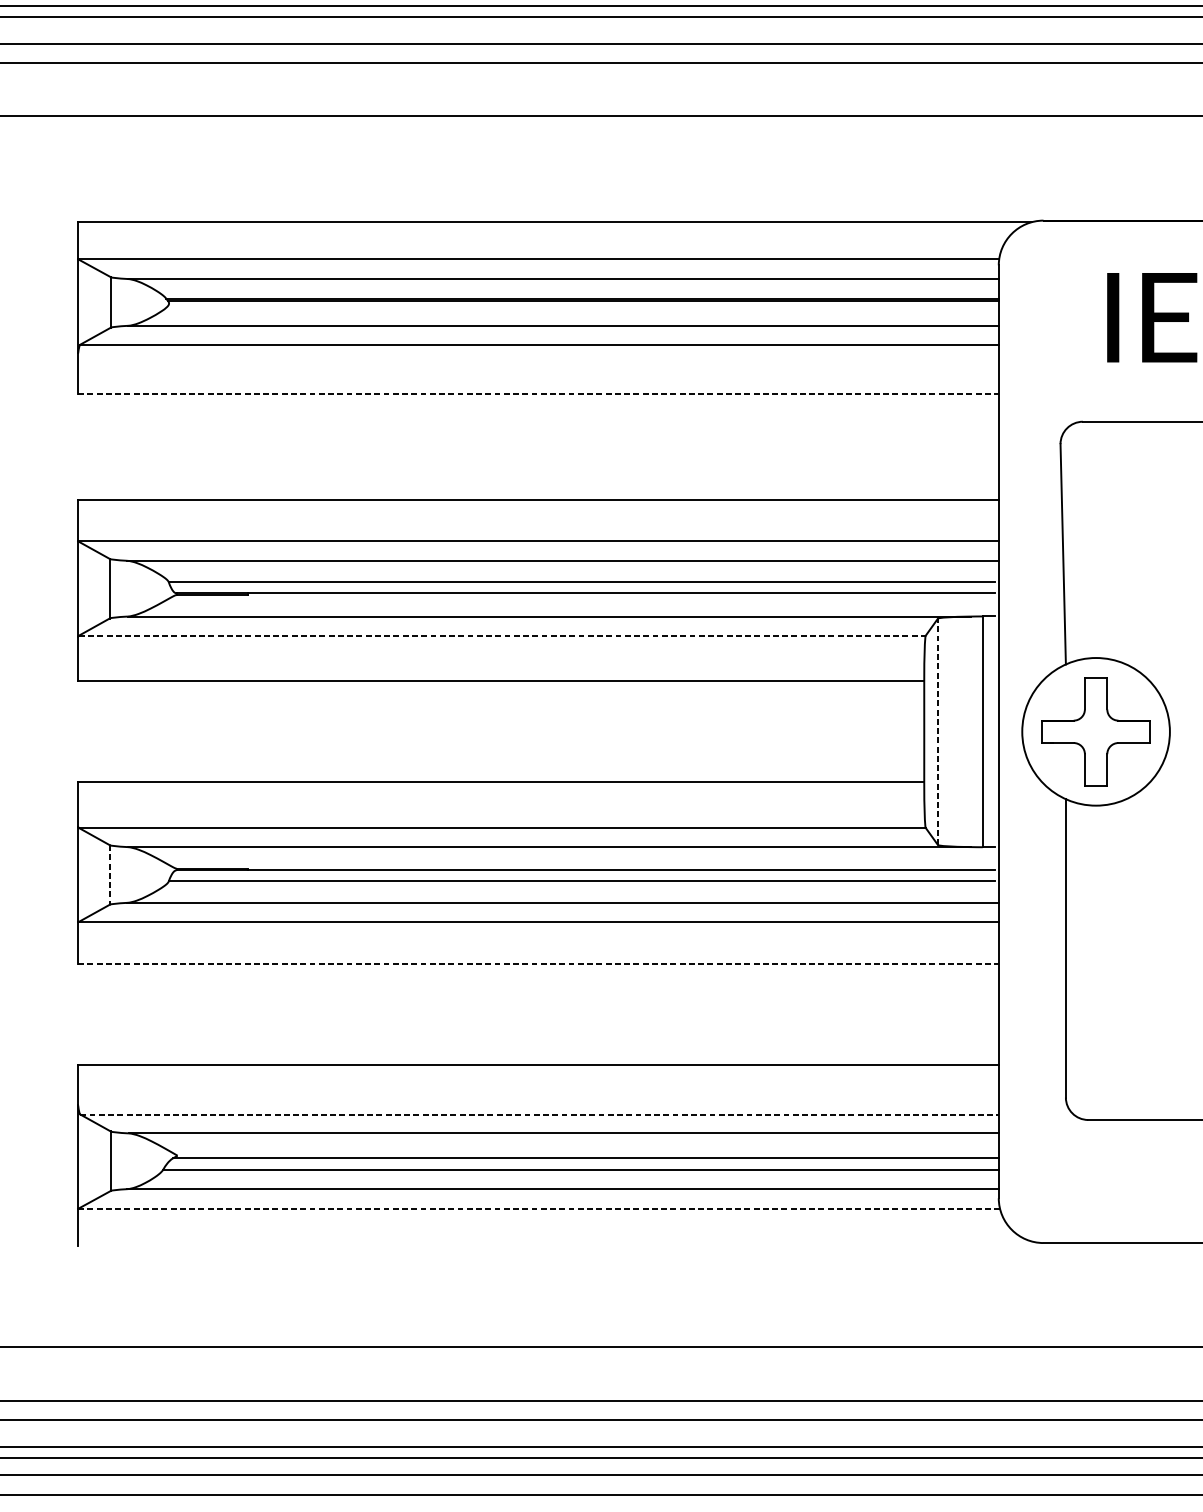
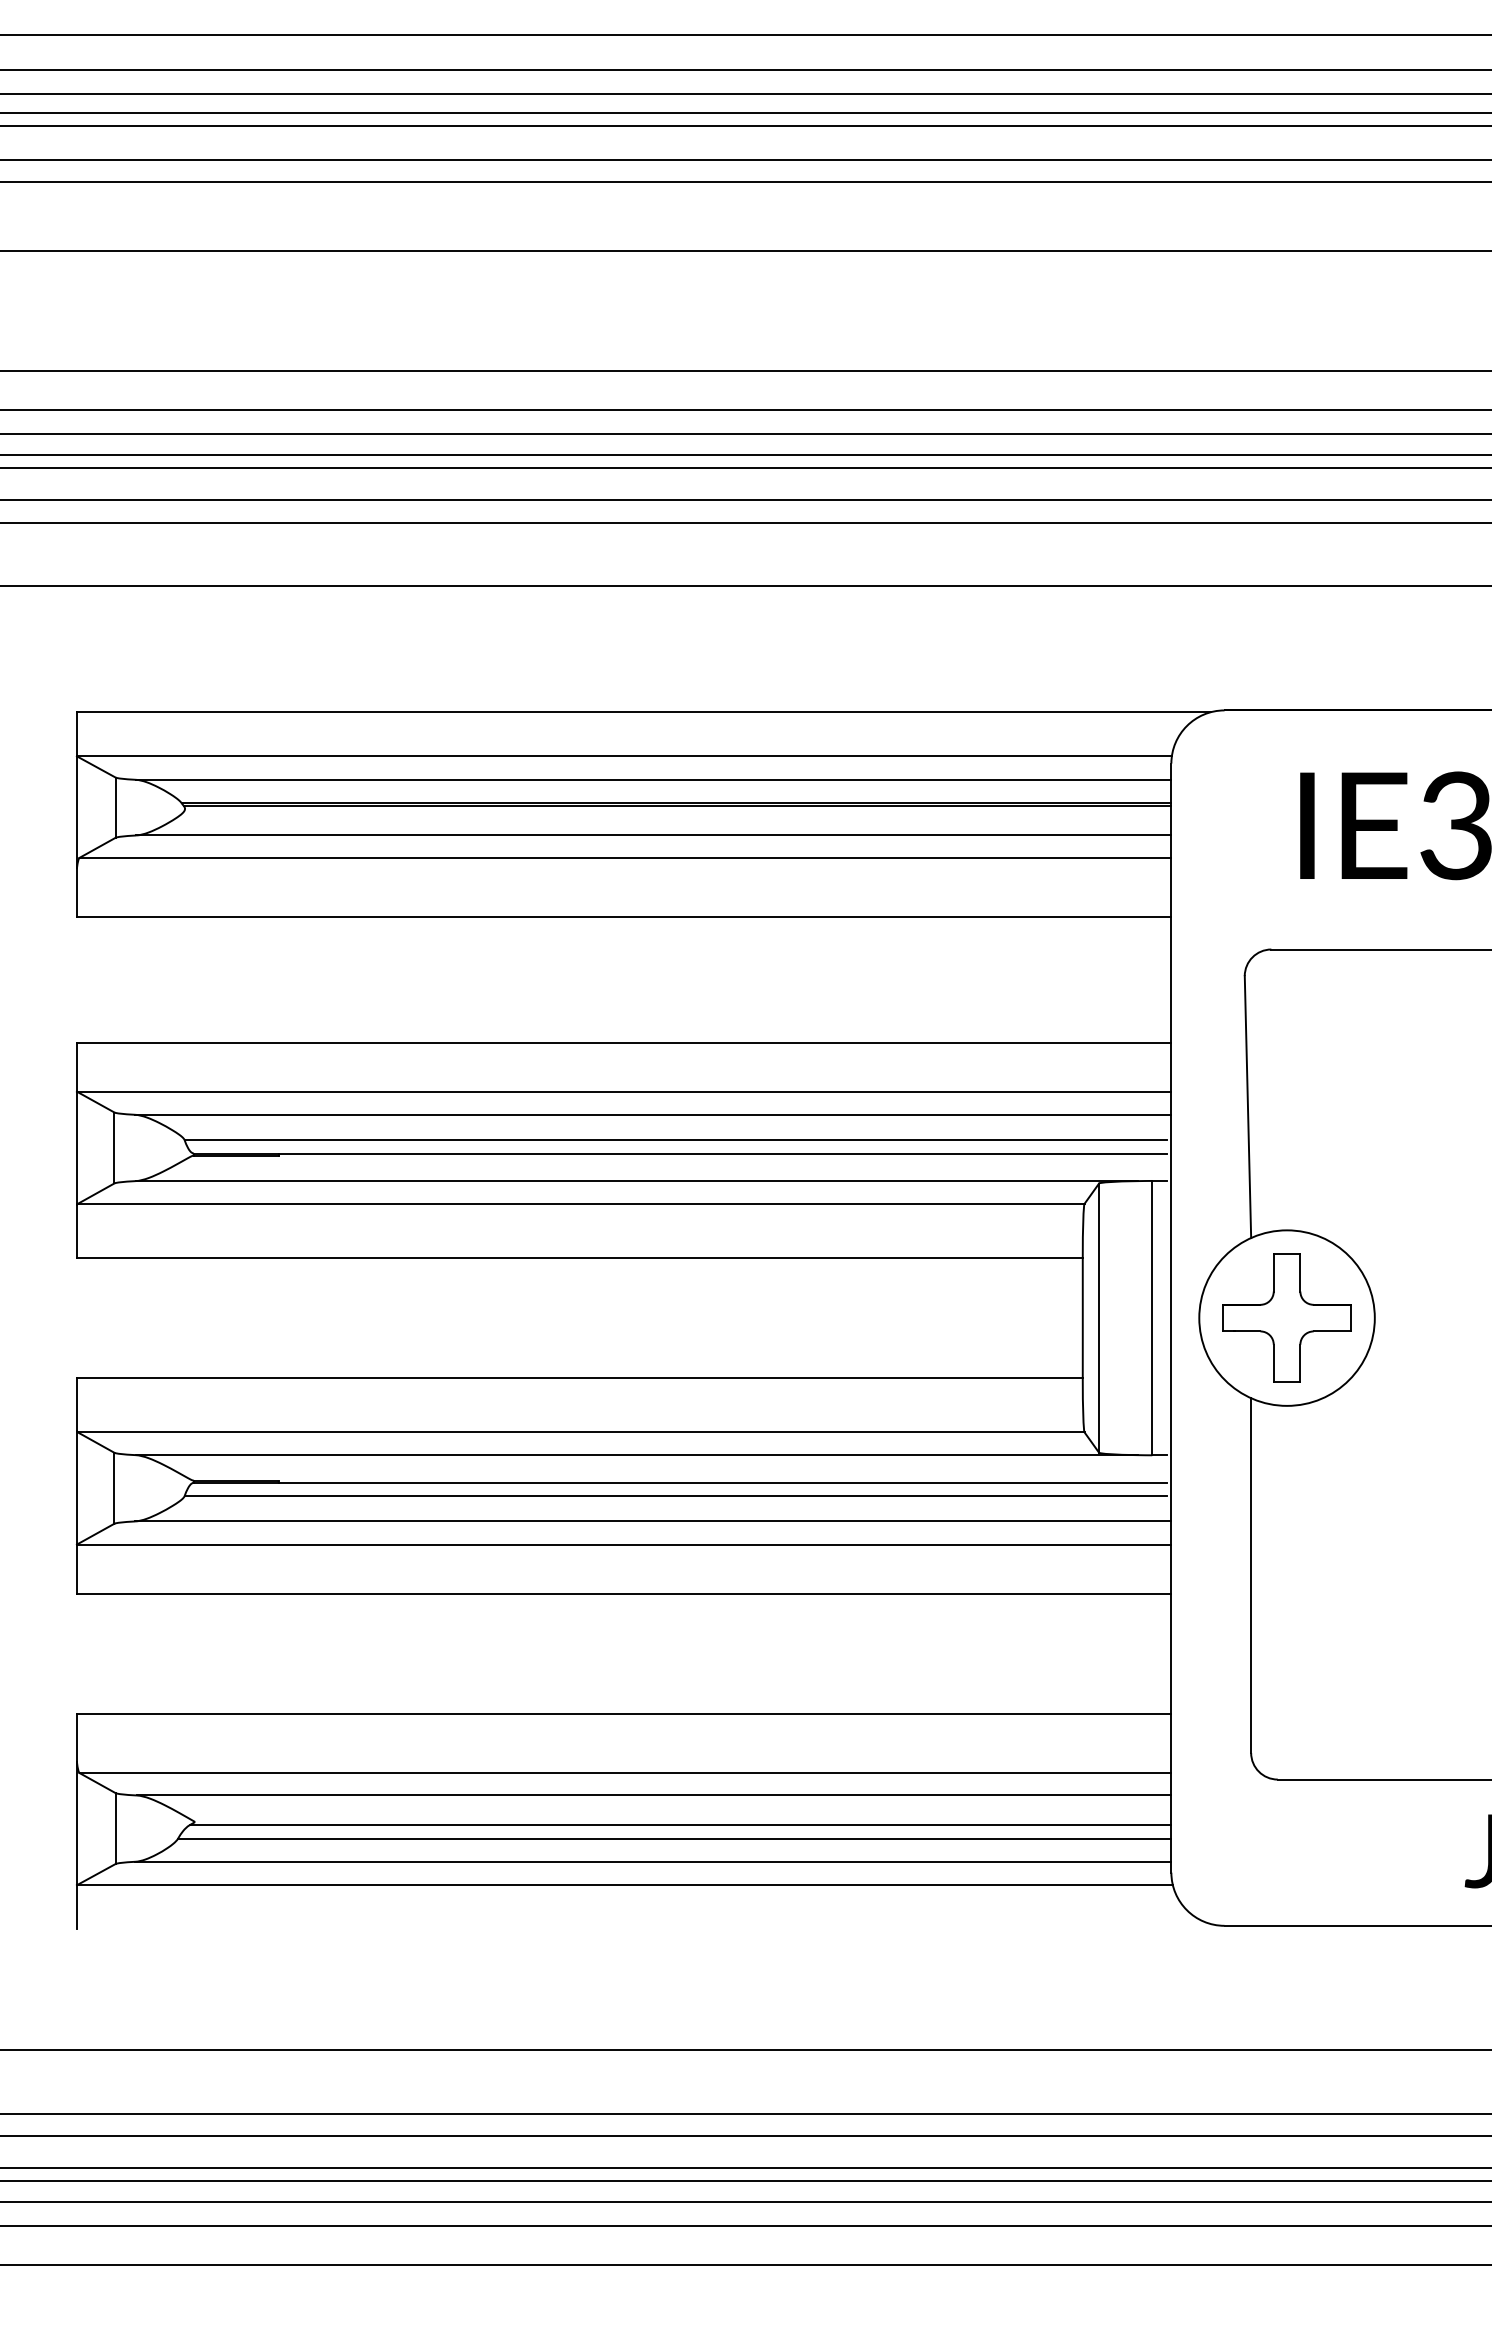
line: (538, 393) -> (624, 916), dashed -> solid
line: (502, 635) -> (581, 1203), dashed -> solid
line: (938, 732) -> (1099, 1318), dashed -> solid
line: (109, 875) -> (114, 1488), dashed -> solid
line: (538, 963) -> (624, 1593), dashed -> solid
line: (539, 1114) -> (625, 1773), dashed -> solid
line: (538, 1209) -> (624, 1885), dashed -> solid

